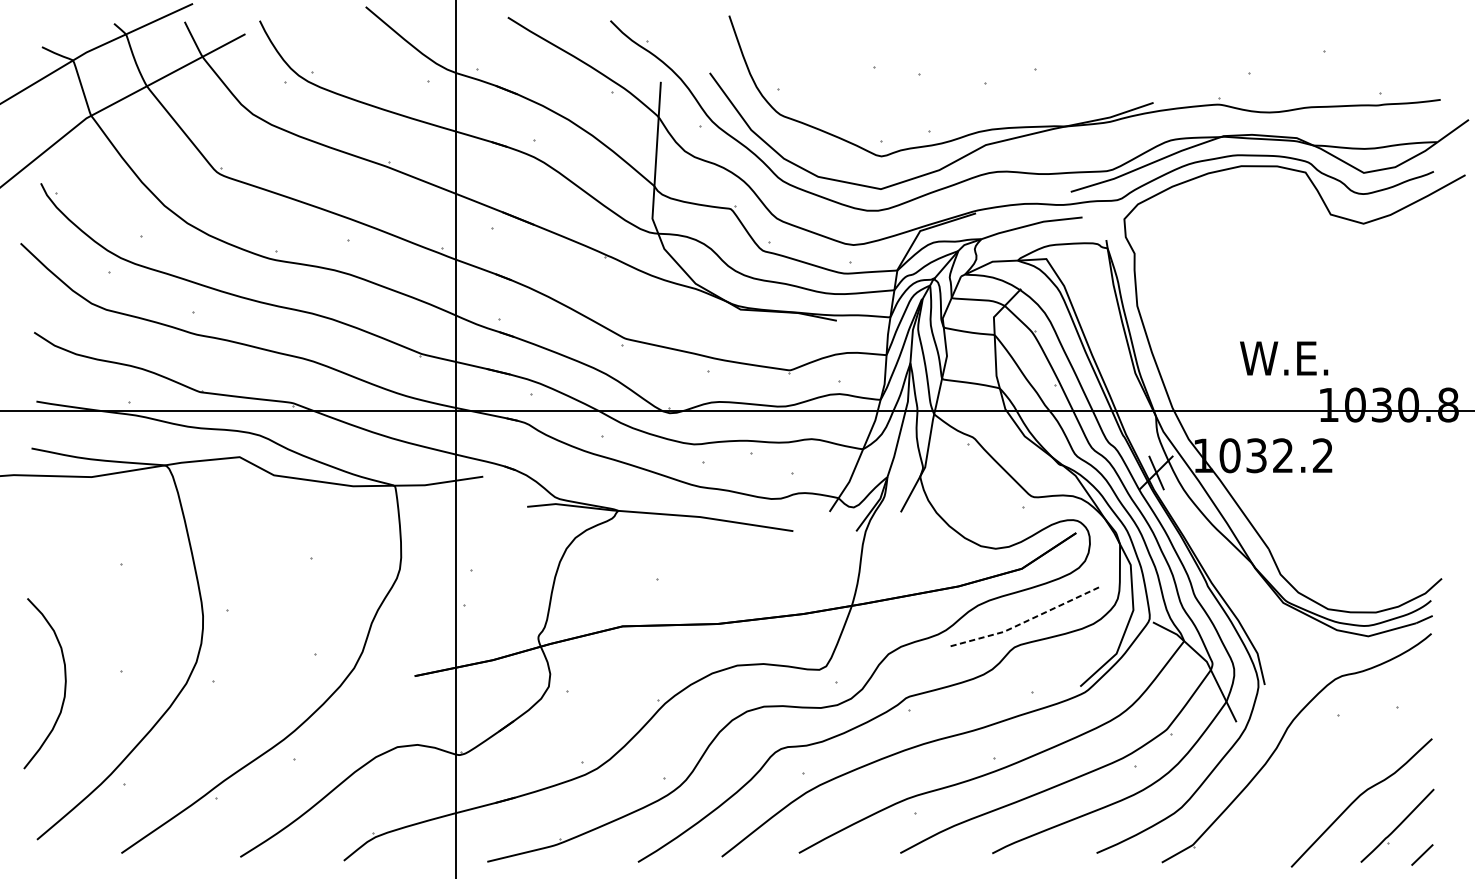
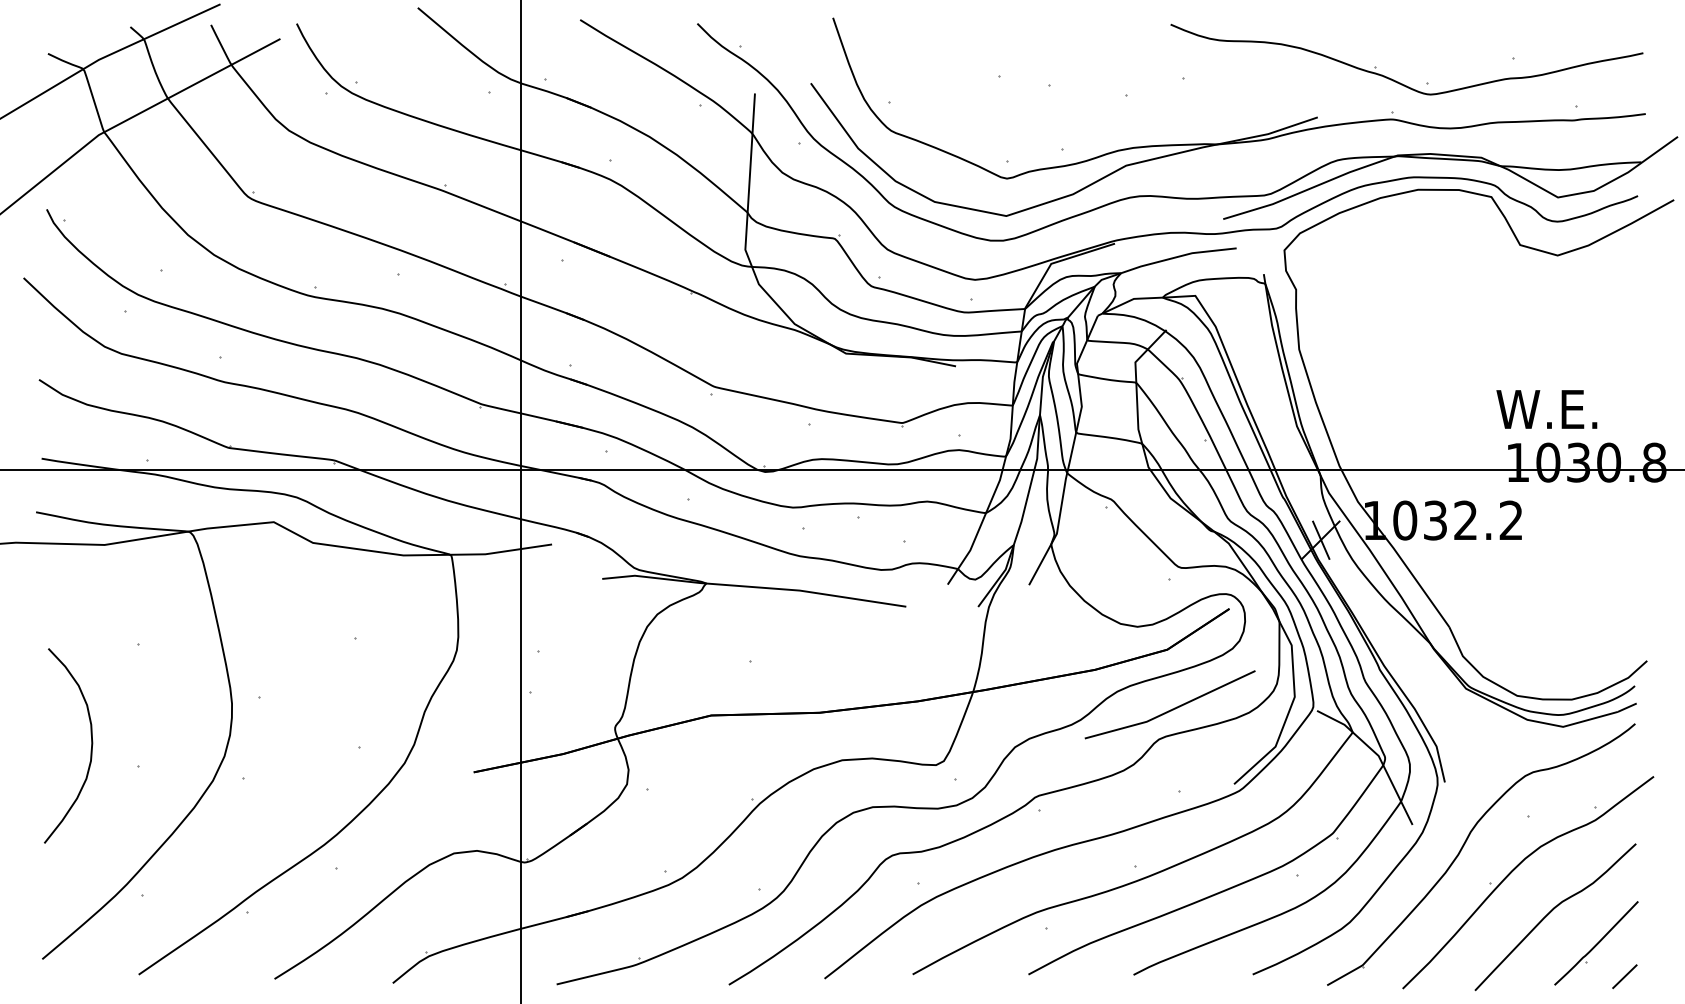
part: (1222, 70) -> (1396, 80), added
text: (1283, 358) -> (1546, 409), moved
line: (1025, 622) -> (1171, 710), dashed -> solid
curve: (64, 686) -> (90, 749), moved
part: (1326, 761) -> (1515, 869), added

